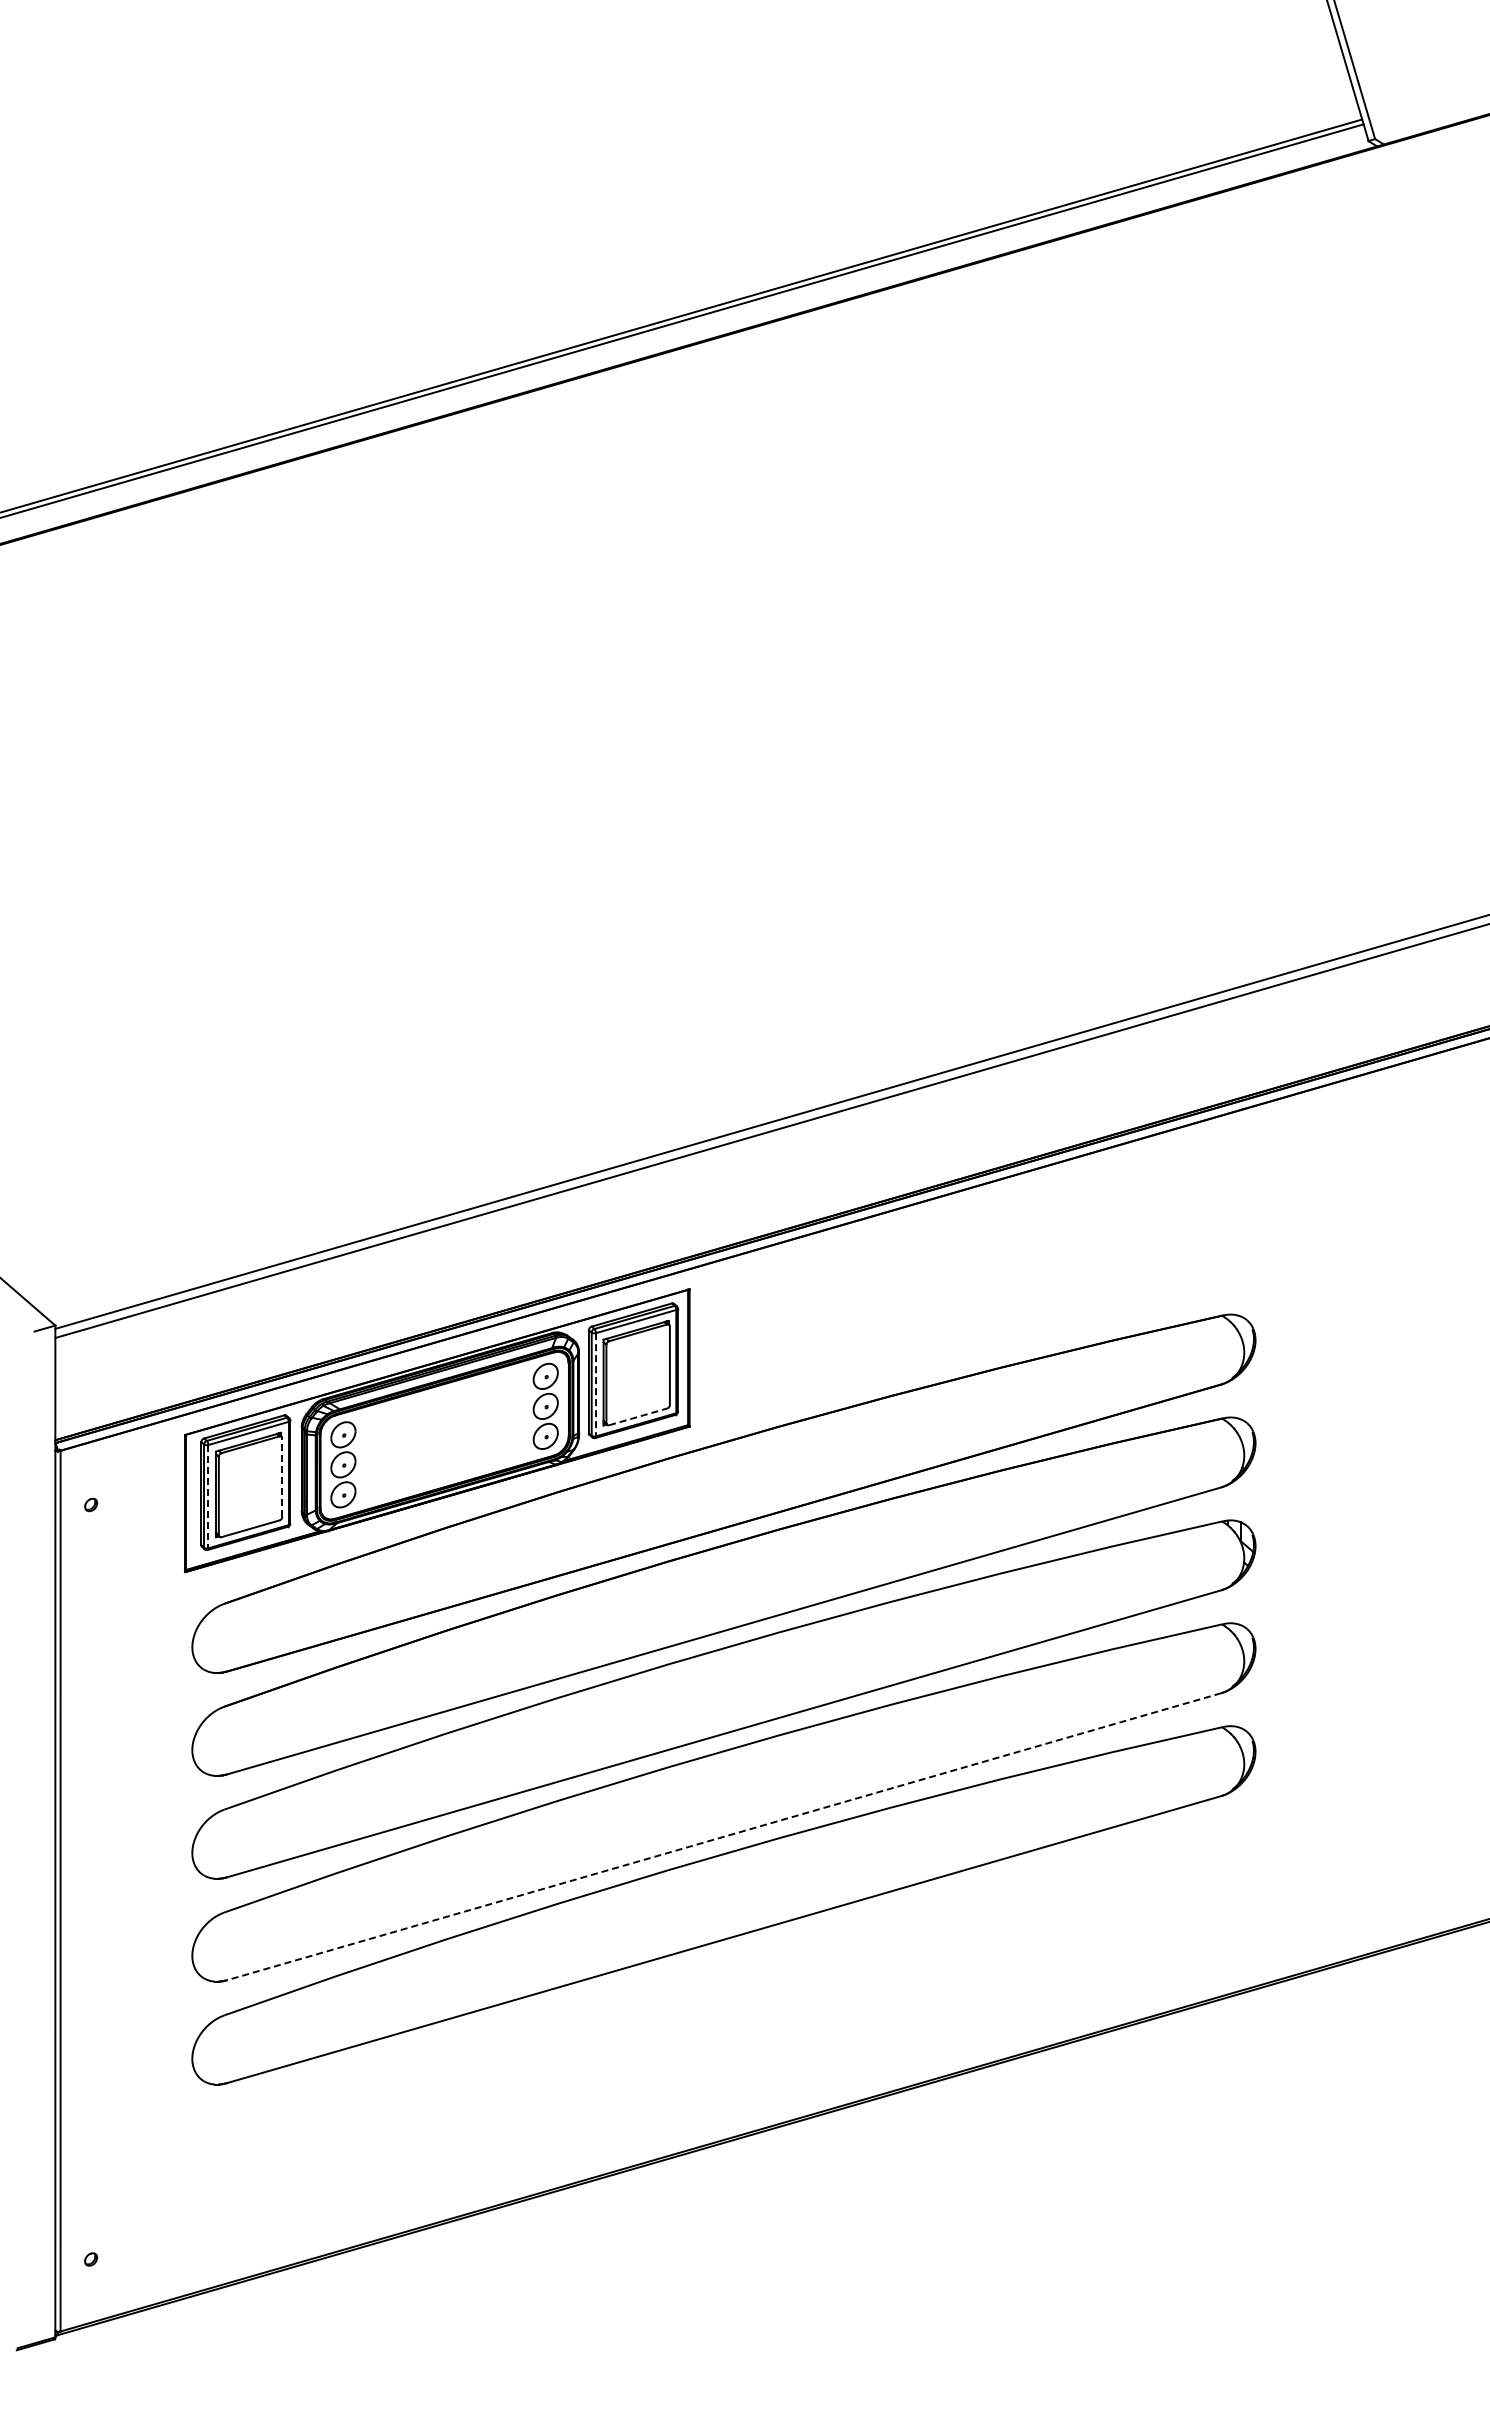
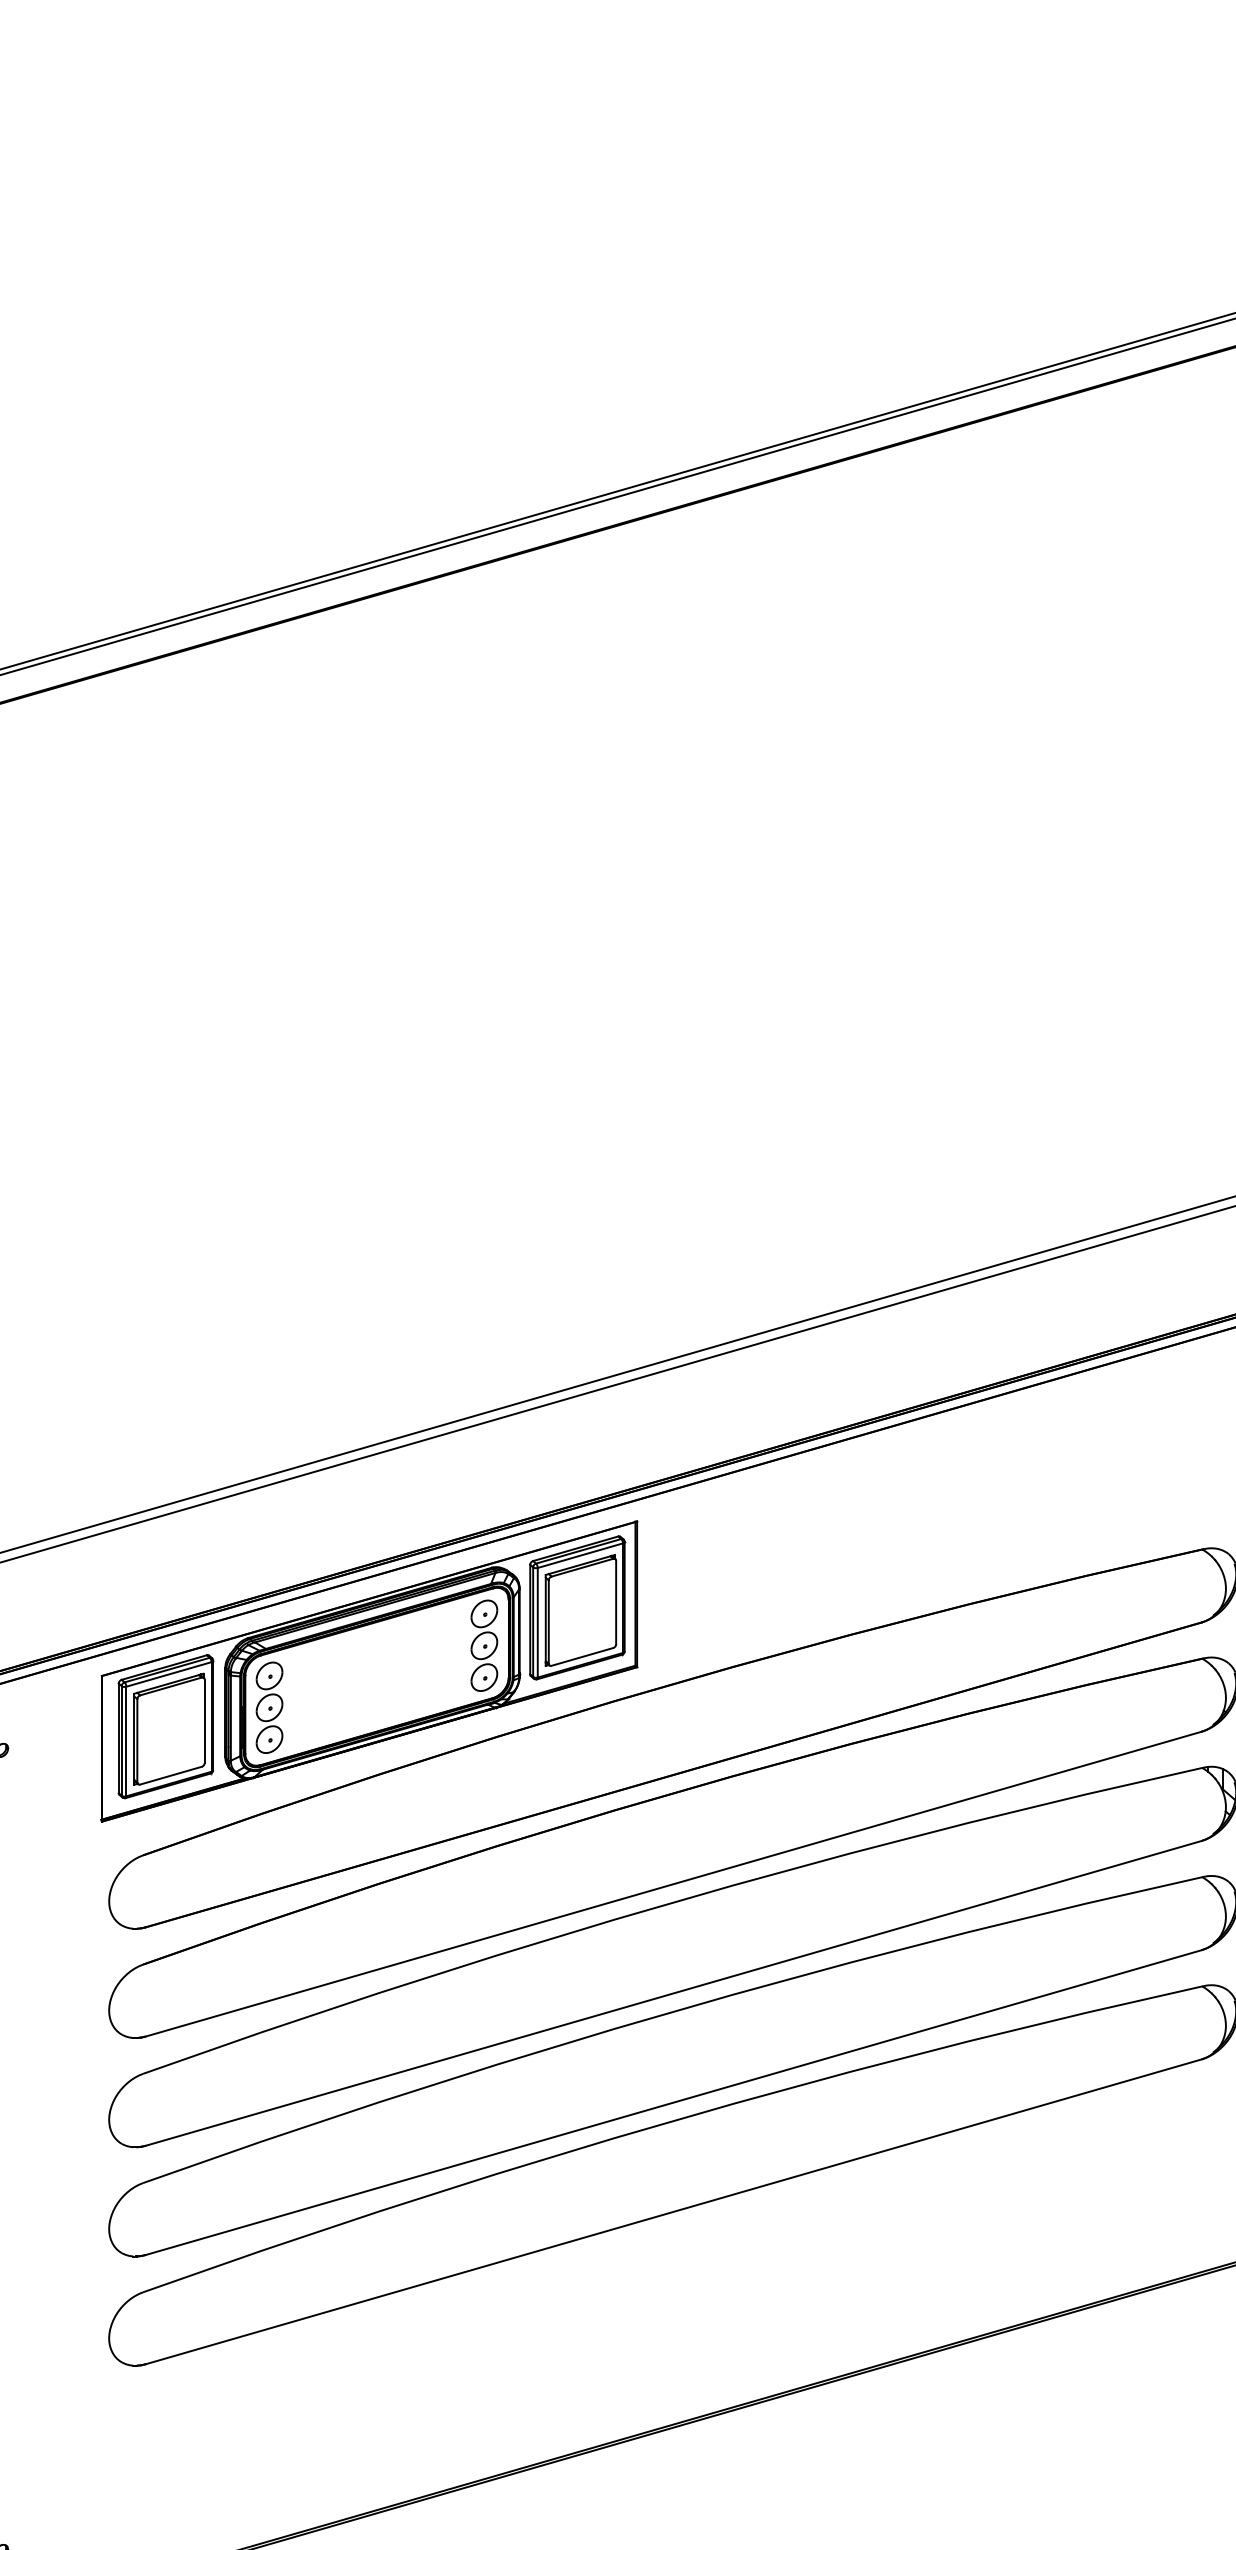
line: (596, 1384) -> (538, 1622), dashed -> solid
line: (638, 1416) -> (582, 1656), dashed -> solid
line: (282, 1477) -> (204, 1721), dashed -> solid
line: (208, 1496) -> (126, 1741), dashed -> solid
line: (723, 1836) -> (673, 2102), dashed -> solid

